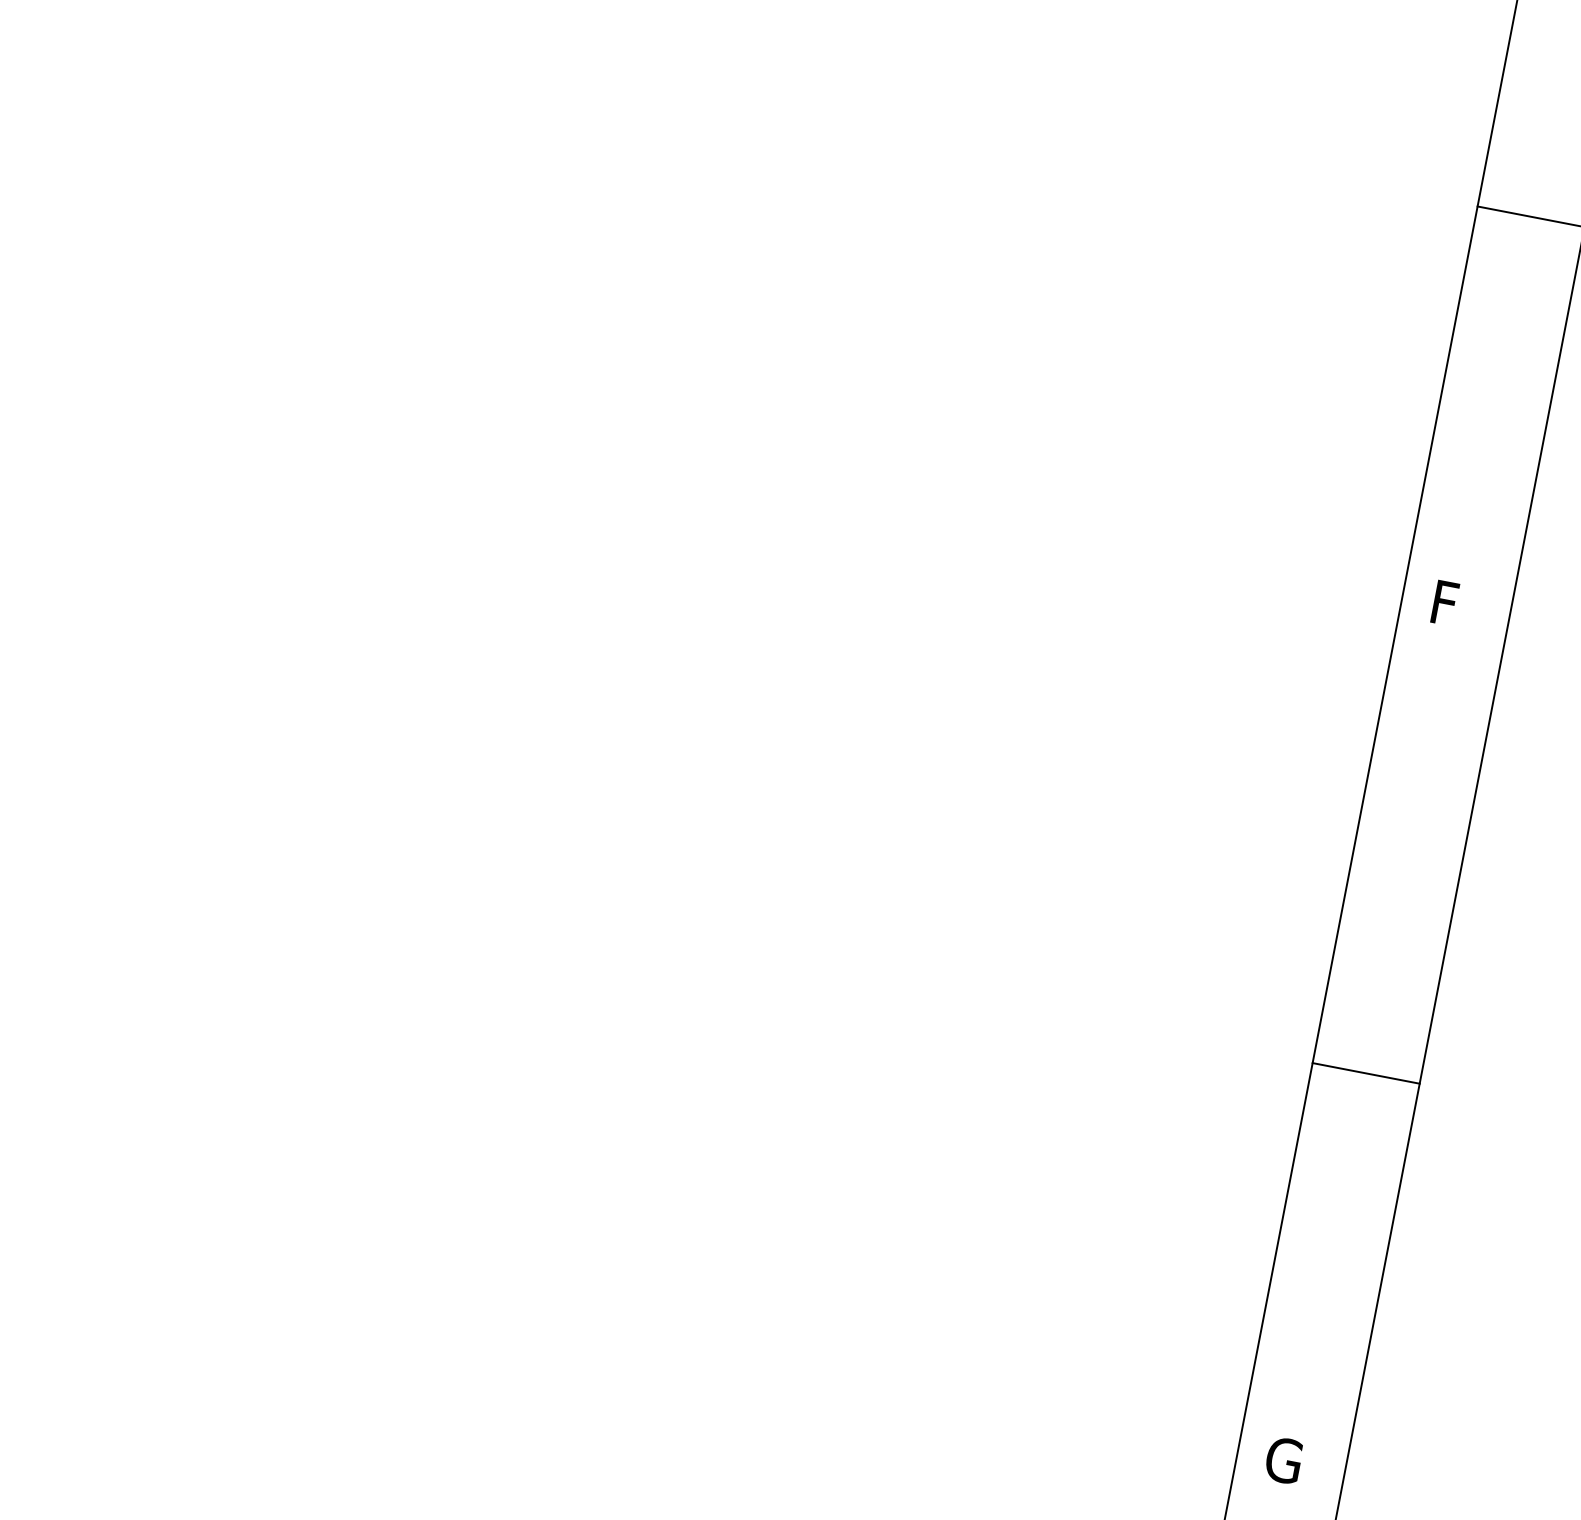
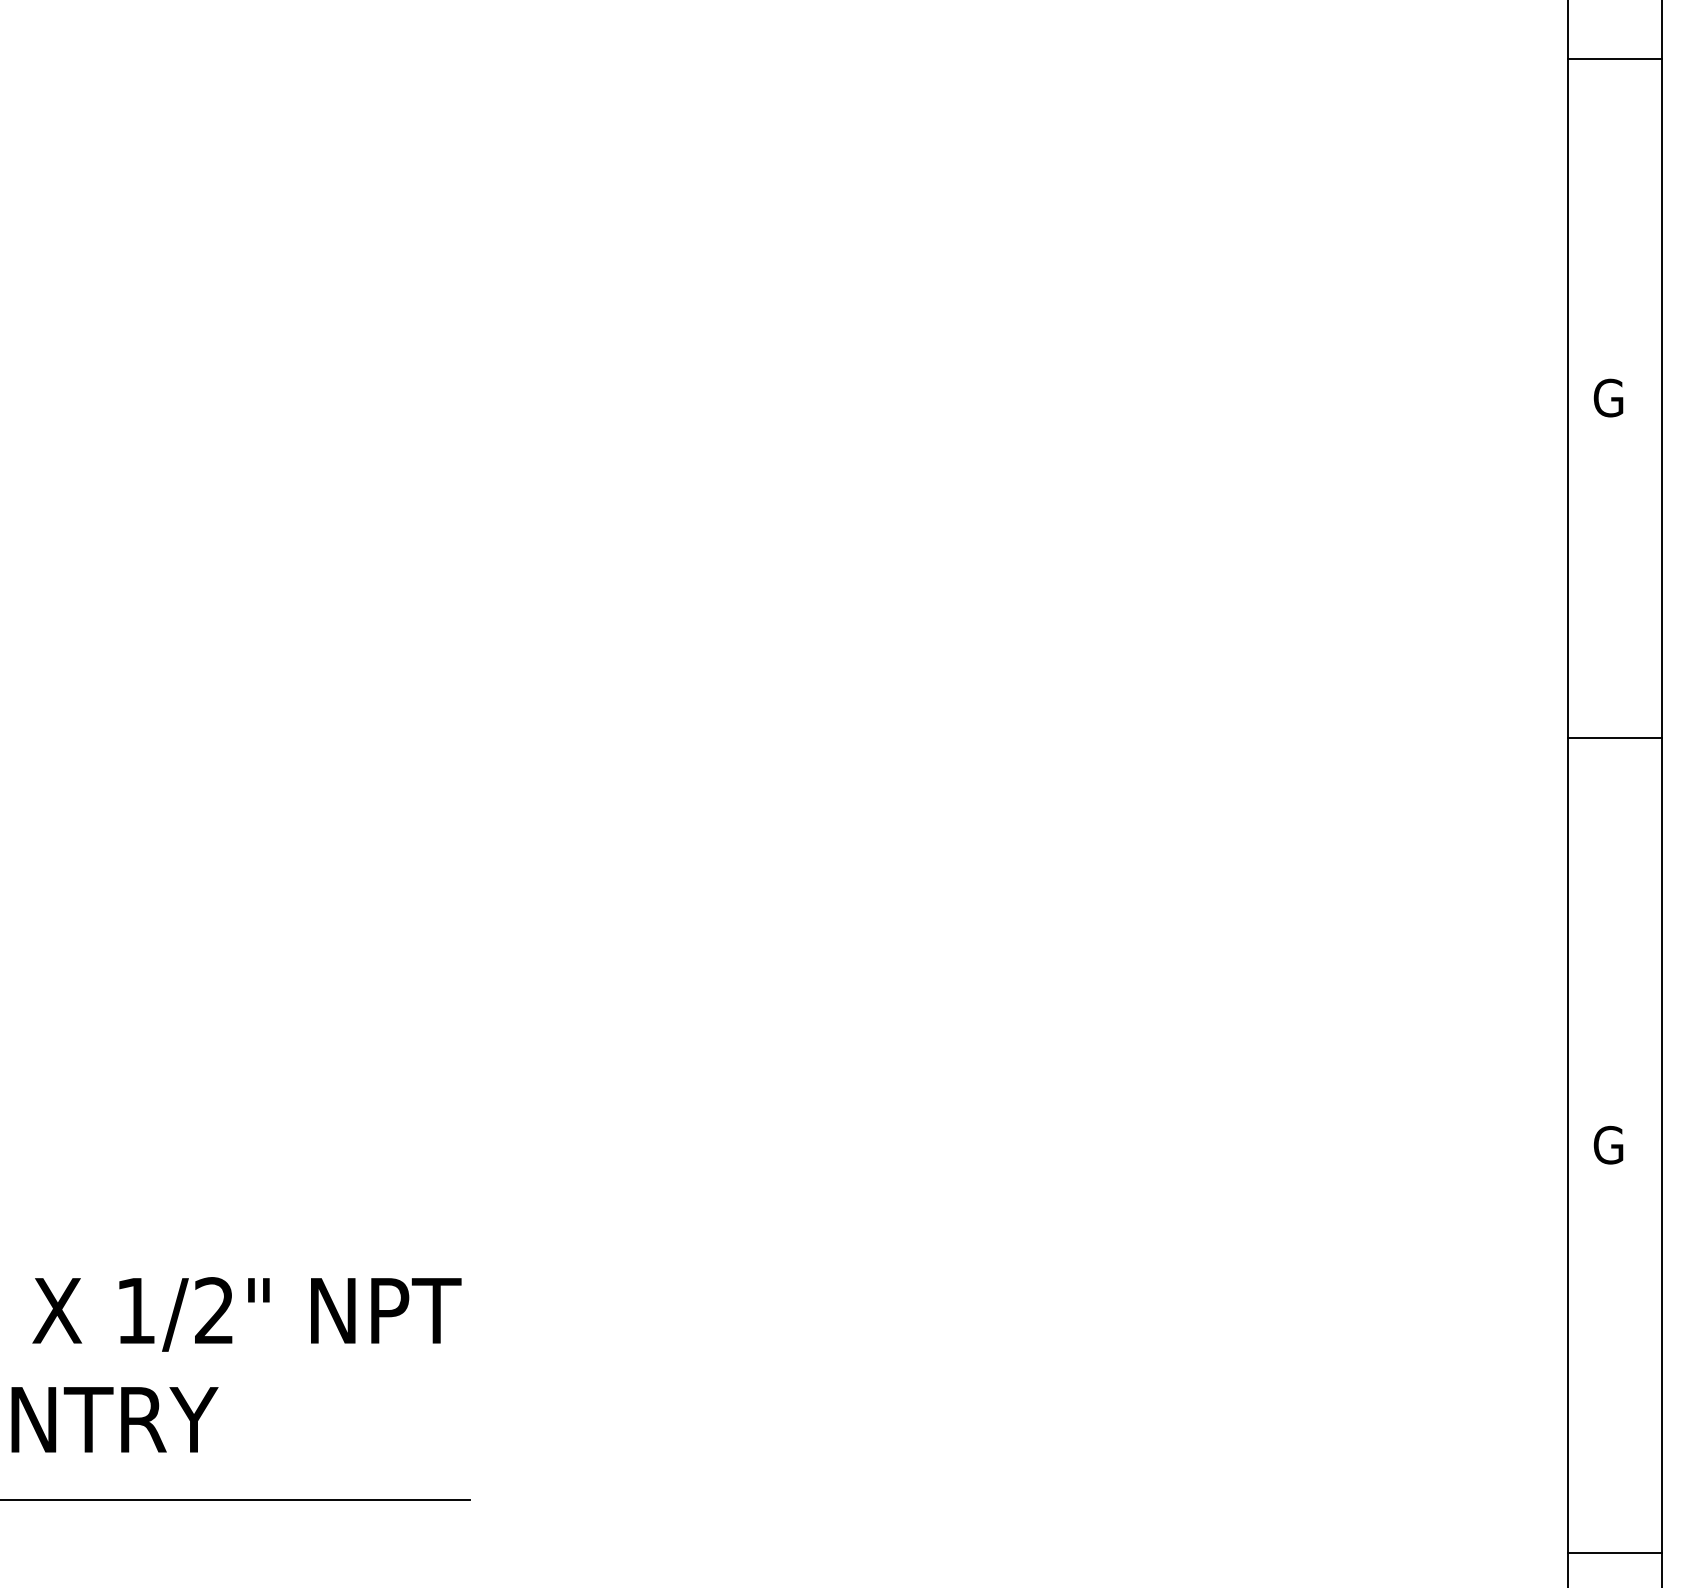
text: (1448, 603) -> (1608, 397), F -> G
line: (1365, 1073) -> (1614, 738), moved

